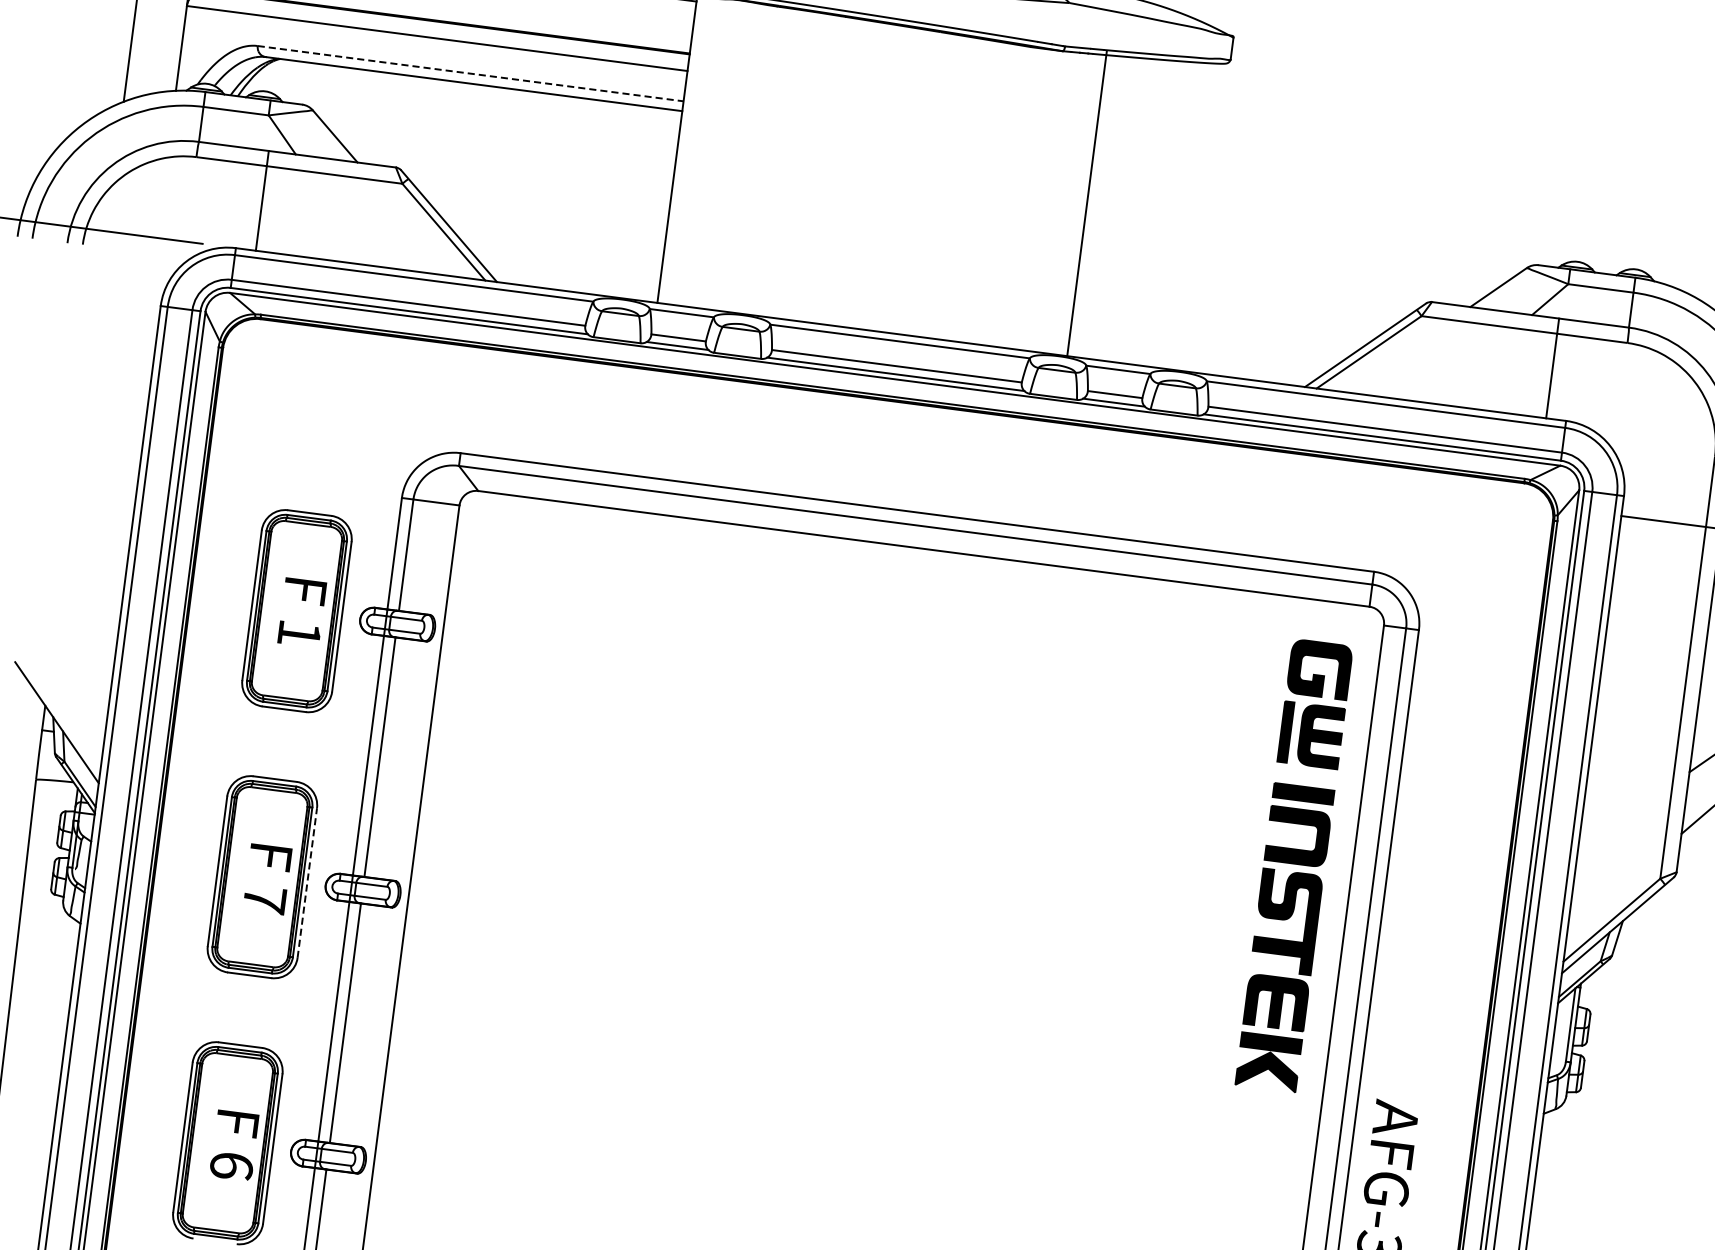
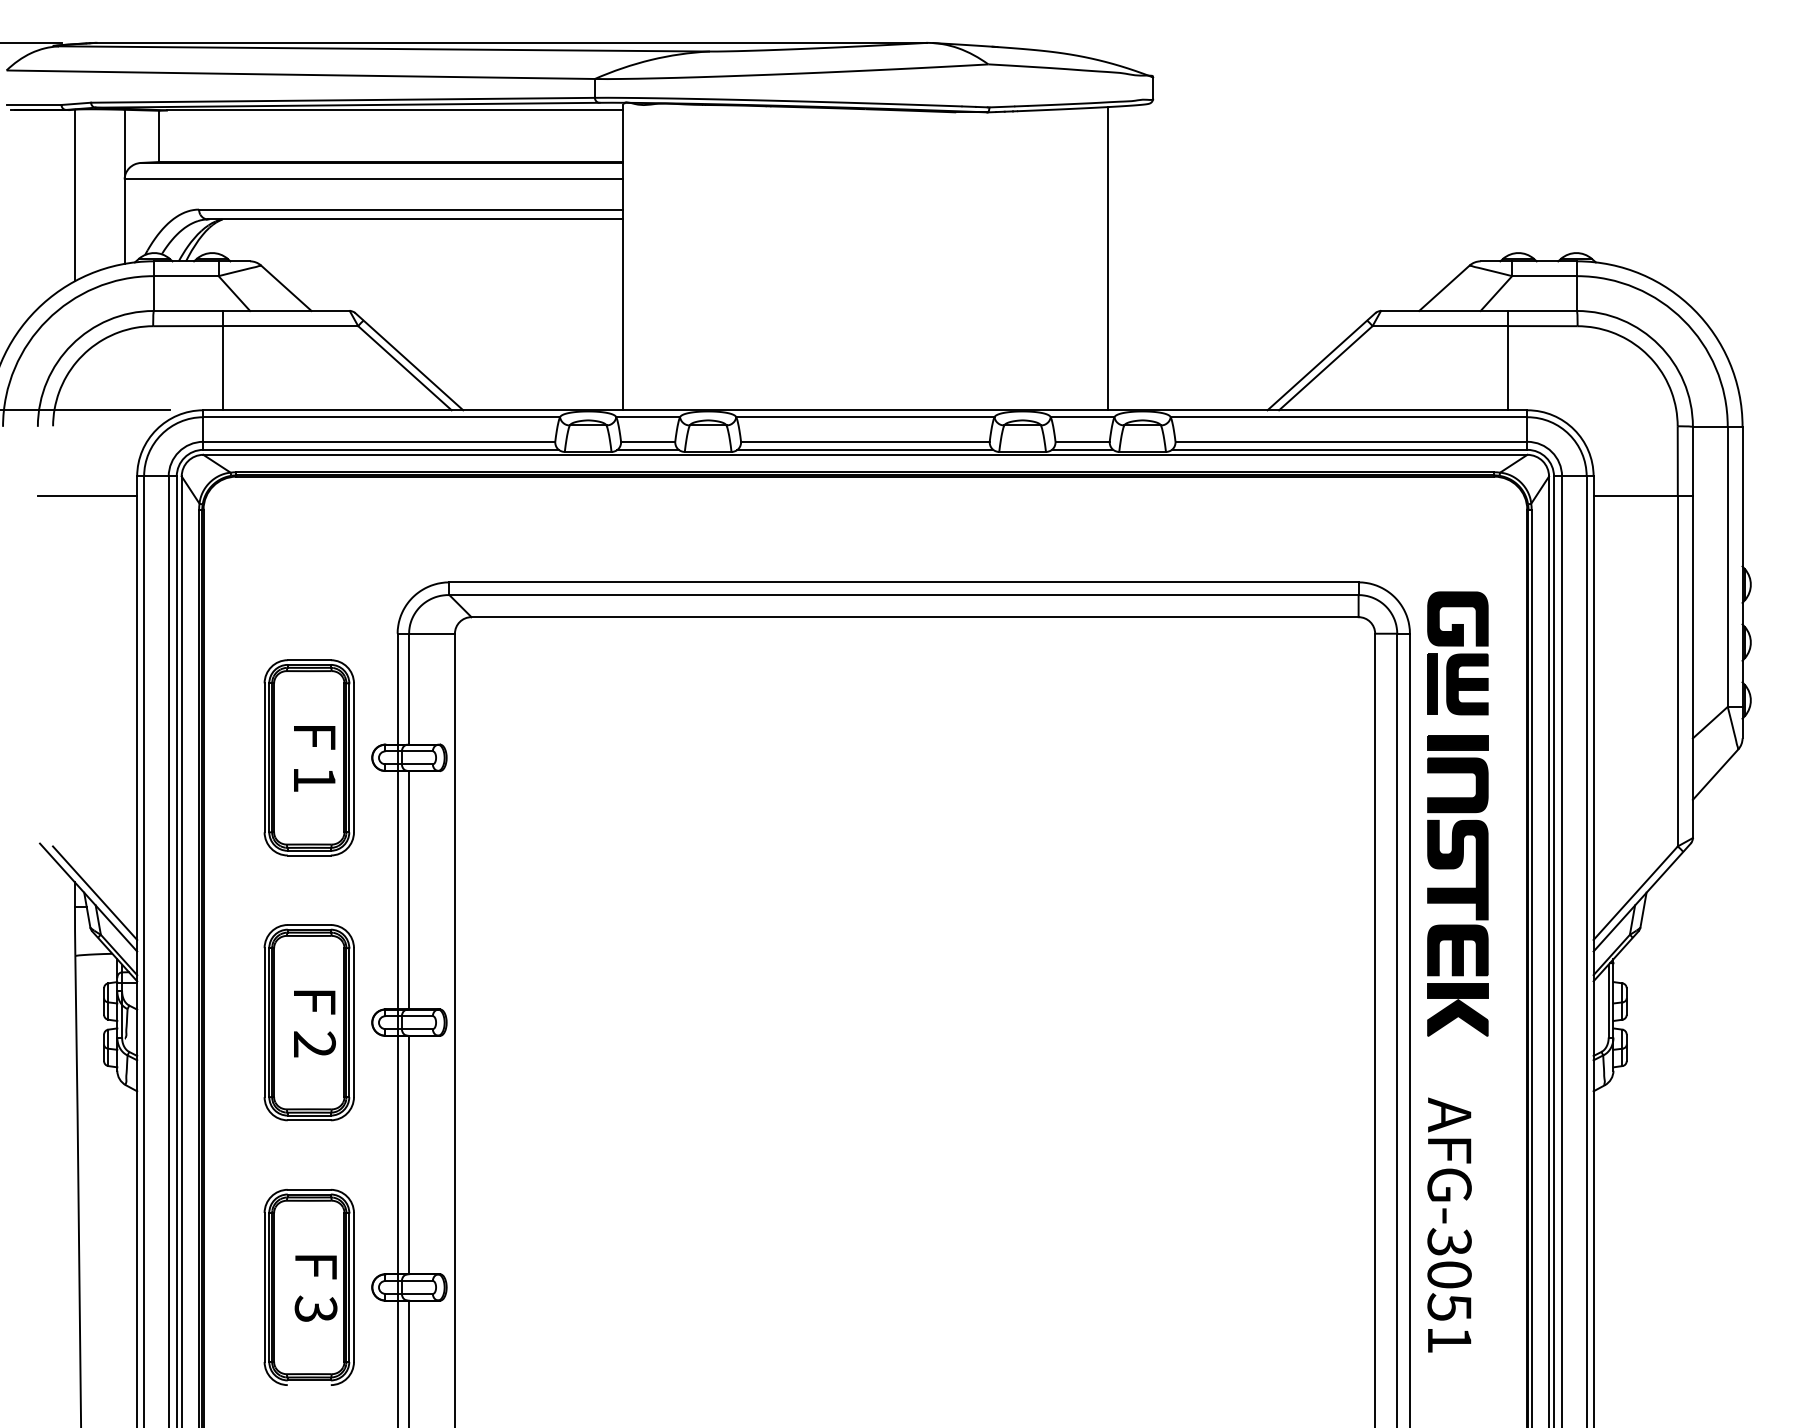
line: (471, 73) -> (411, 209), dashed -> solid
line: (1086, 203) -> (1107, 258), moved
line: (108, 319) -> (87, 496), added
line: (63, 718) -> (94, 892), added
part: (1293, 864) -> (1457, 813), moved
line: (306, 882) -> (353, 1022), dashed -> solid
text: (264, 899) -> (314, 1044), 7 -> 2
text: (231, 1165) -> (315, 1308), 6 -> 3

